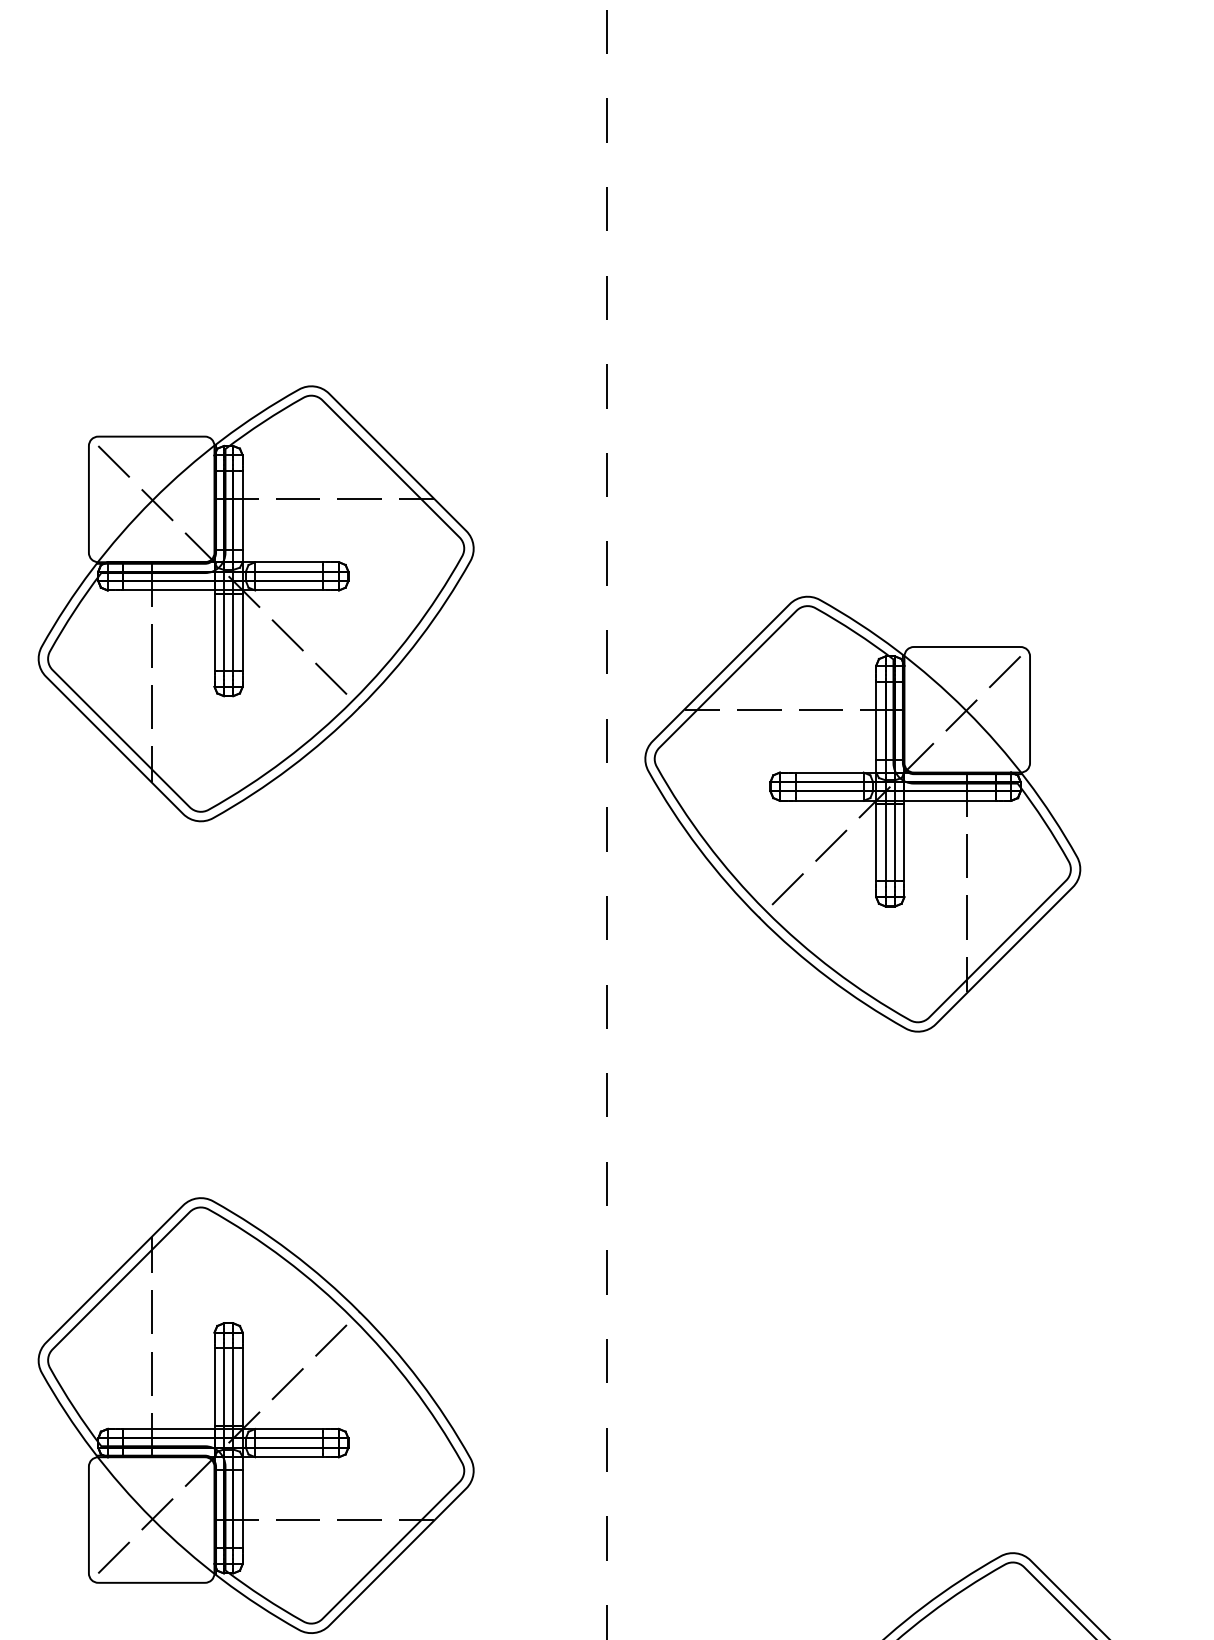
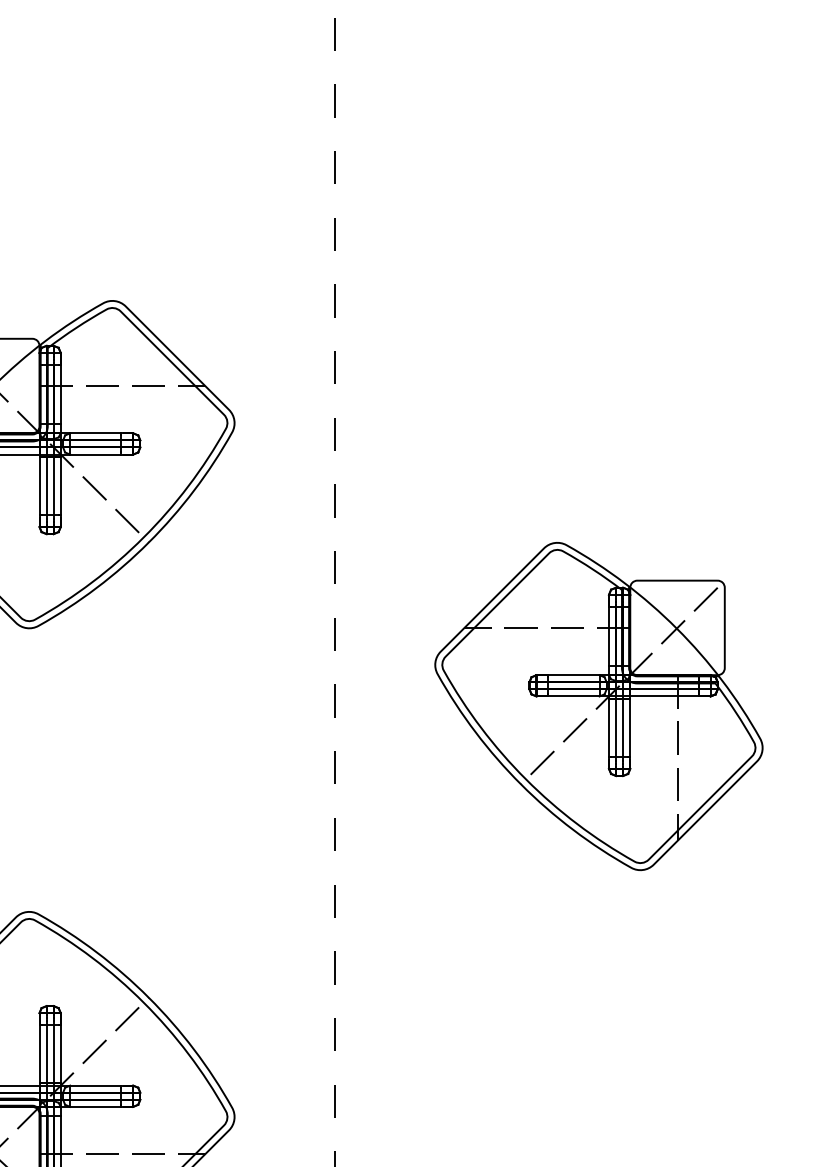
part: (862, 813) -> (598, 705), moved

